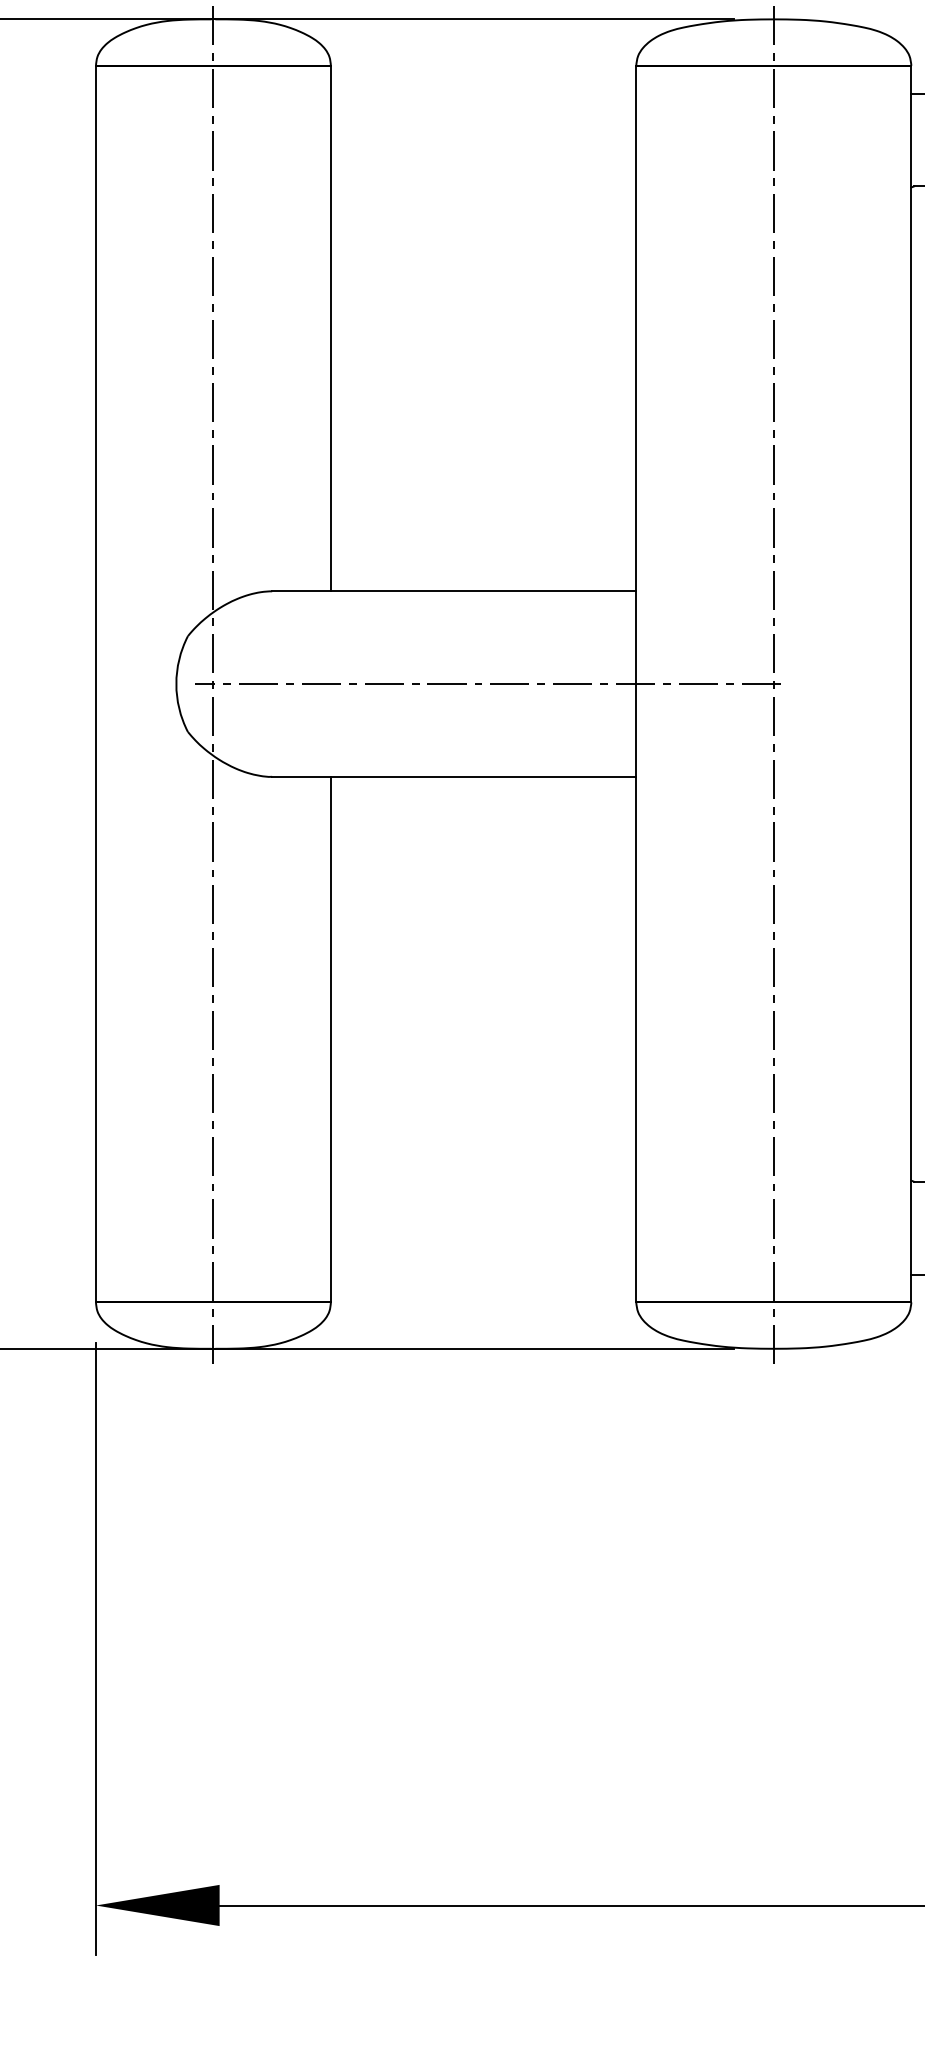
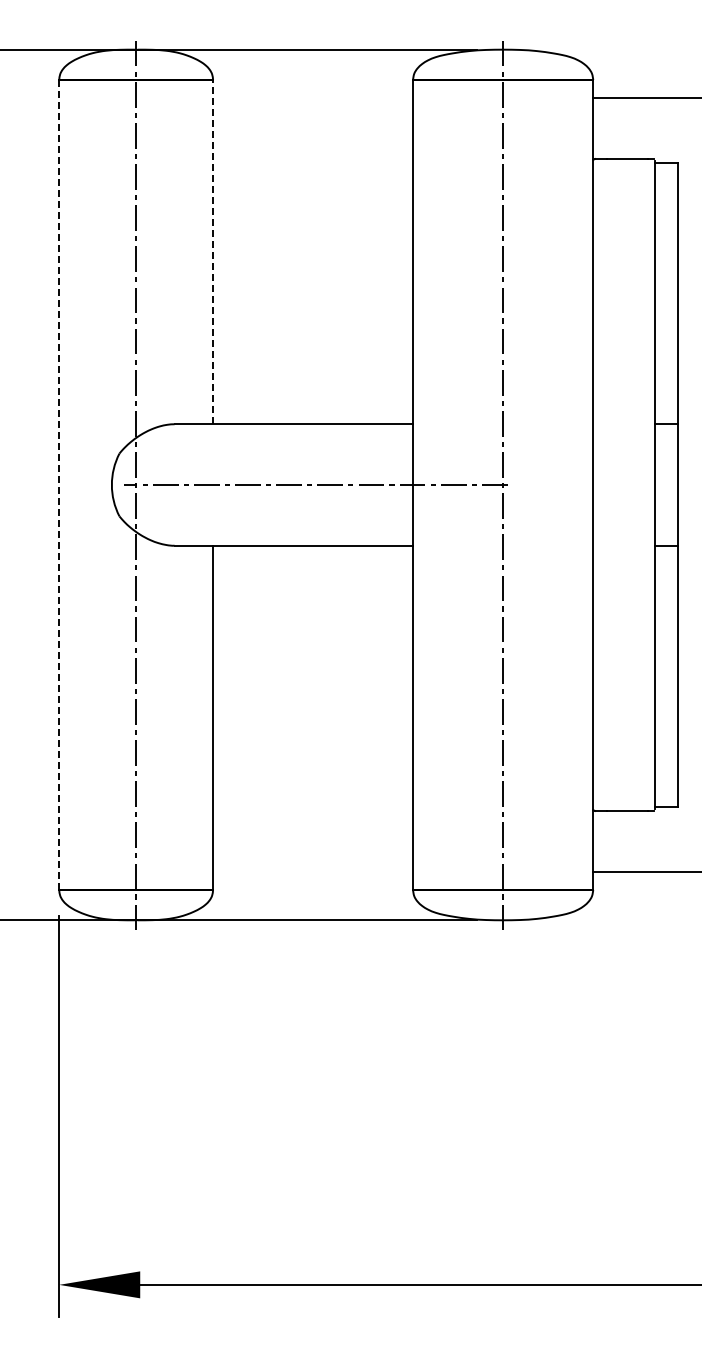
line: (331, 327) -> (213, 251), solid -> dashed
line: (96, 683) -> (59, 484), solid -> dashed

